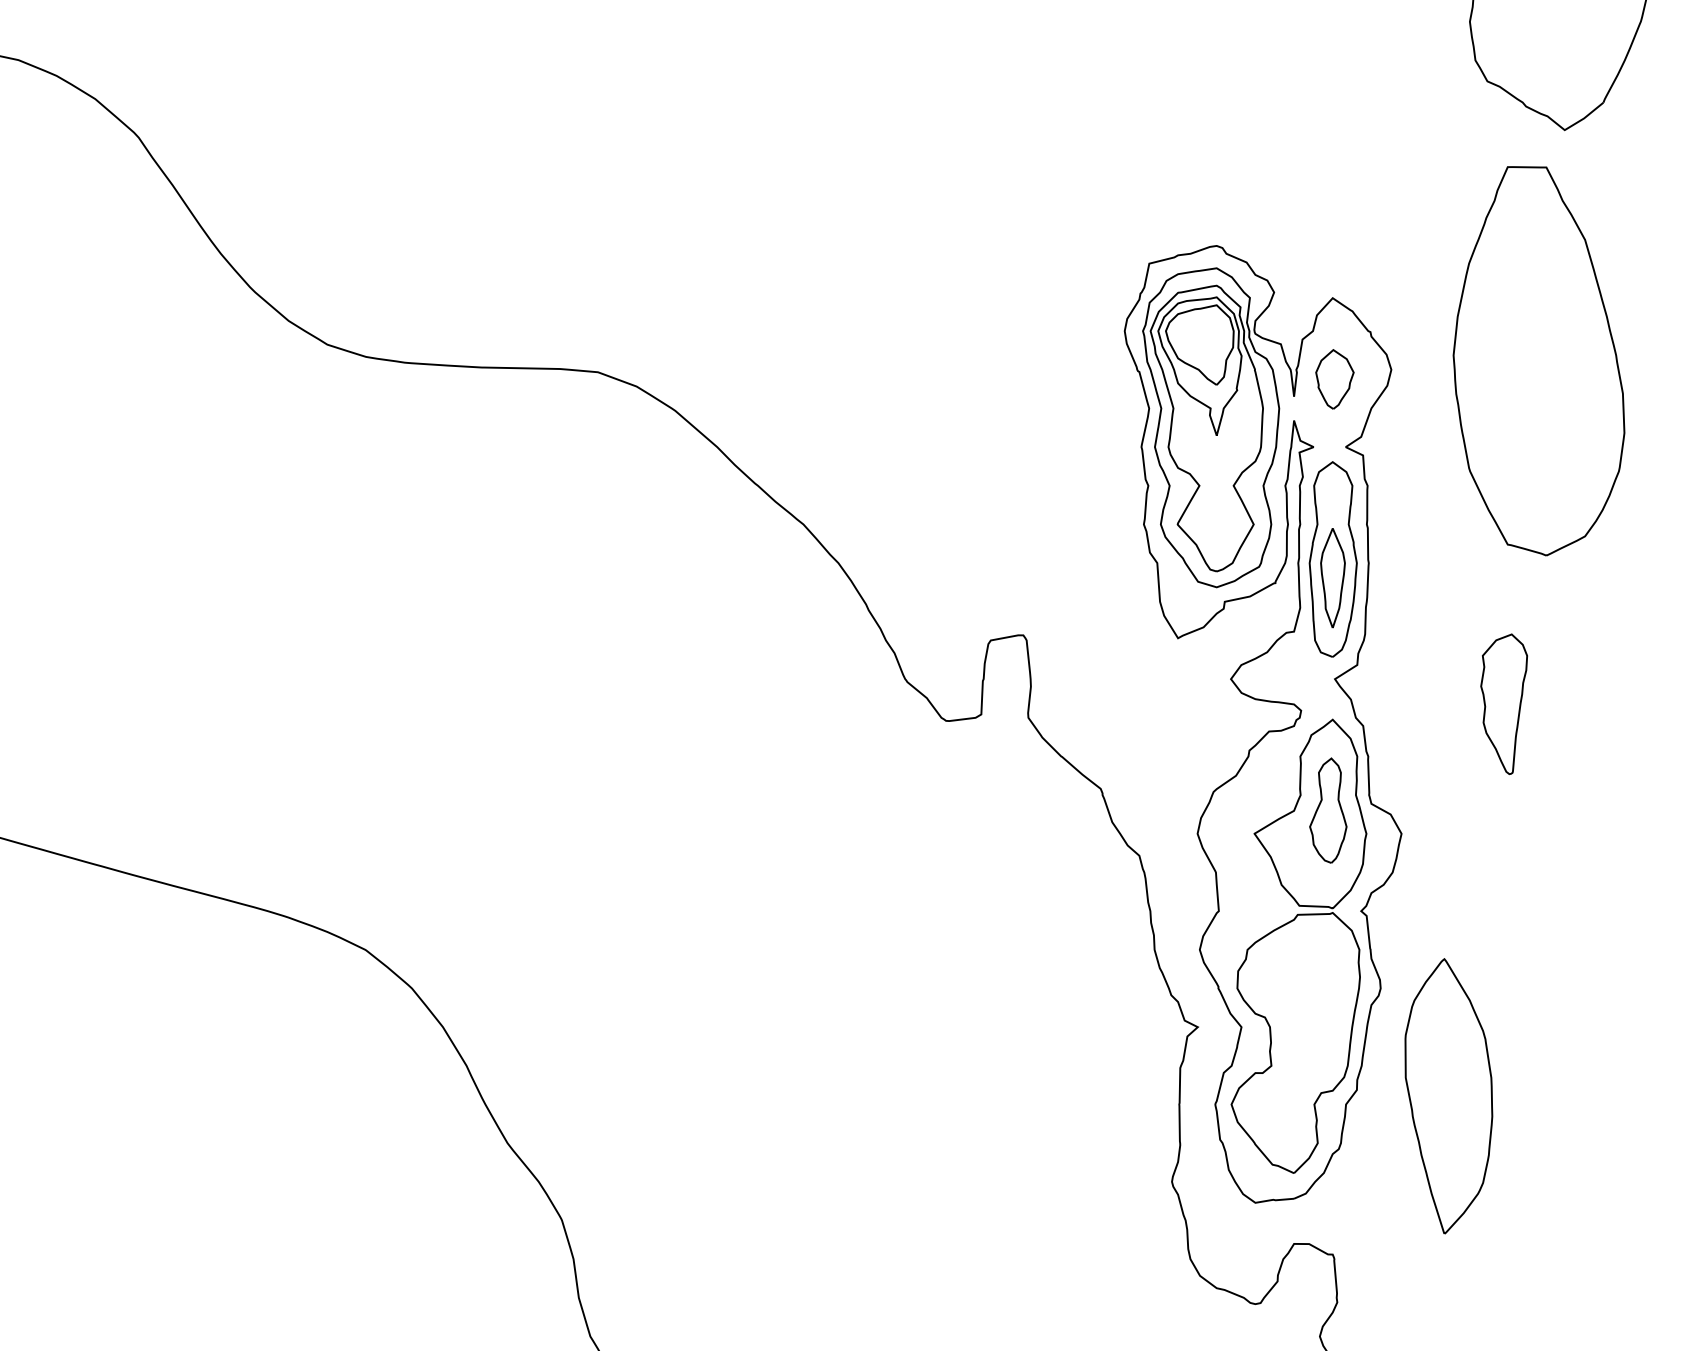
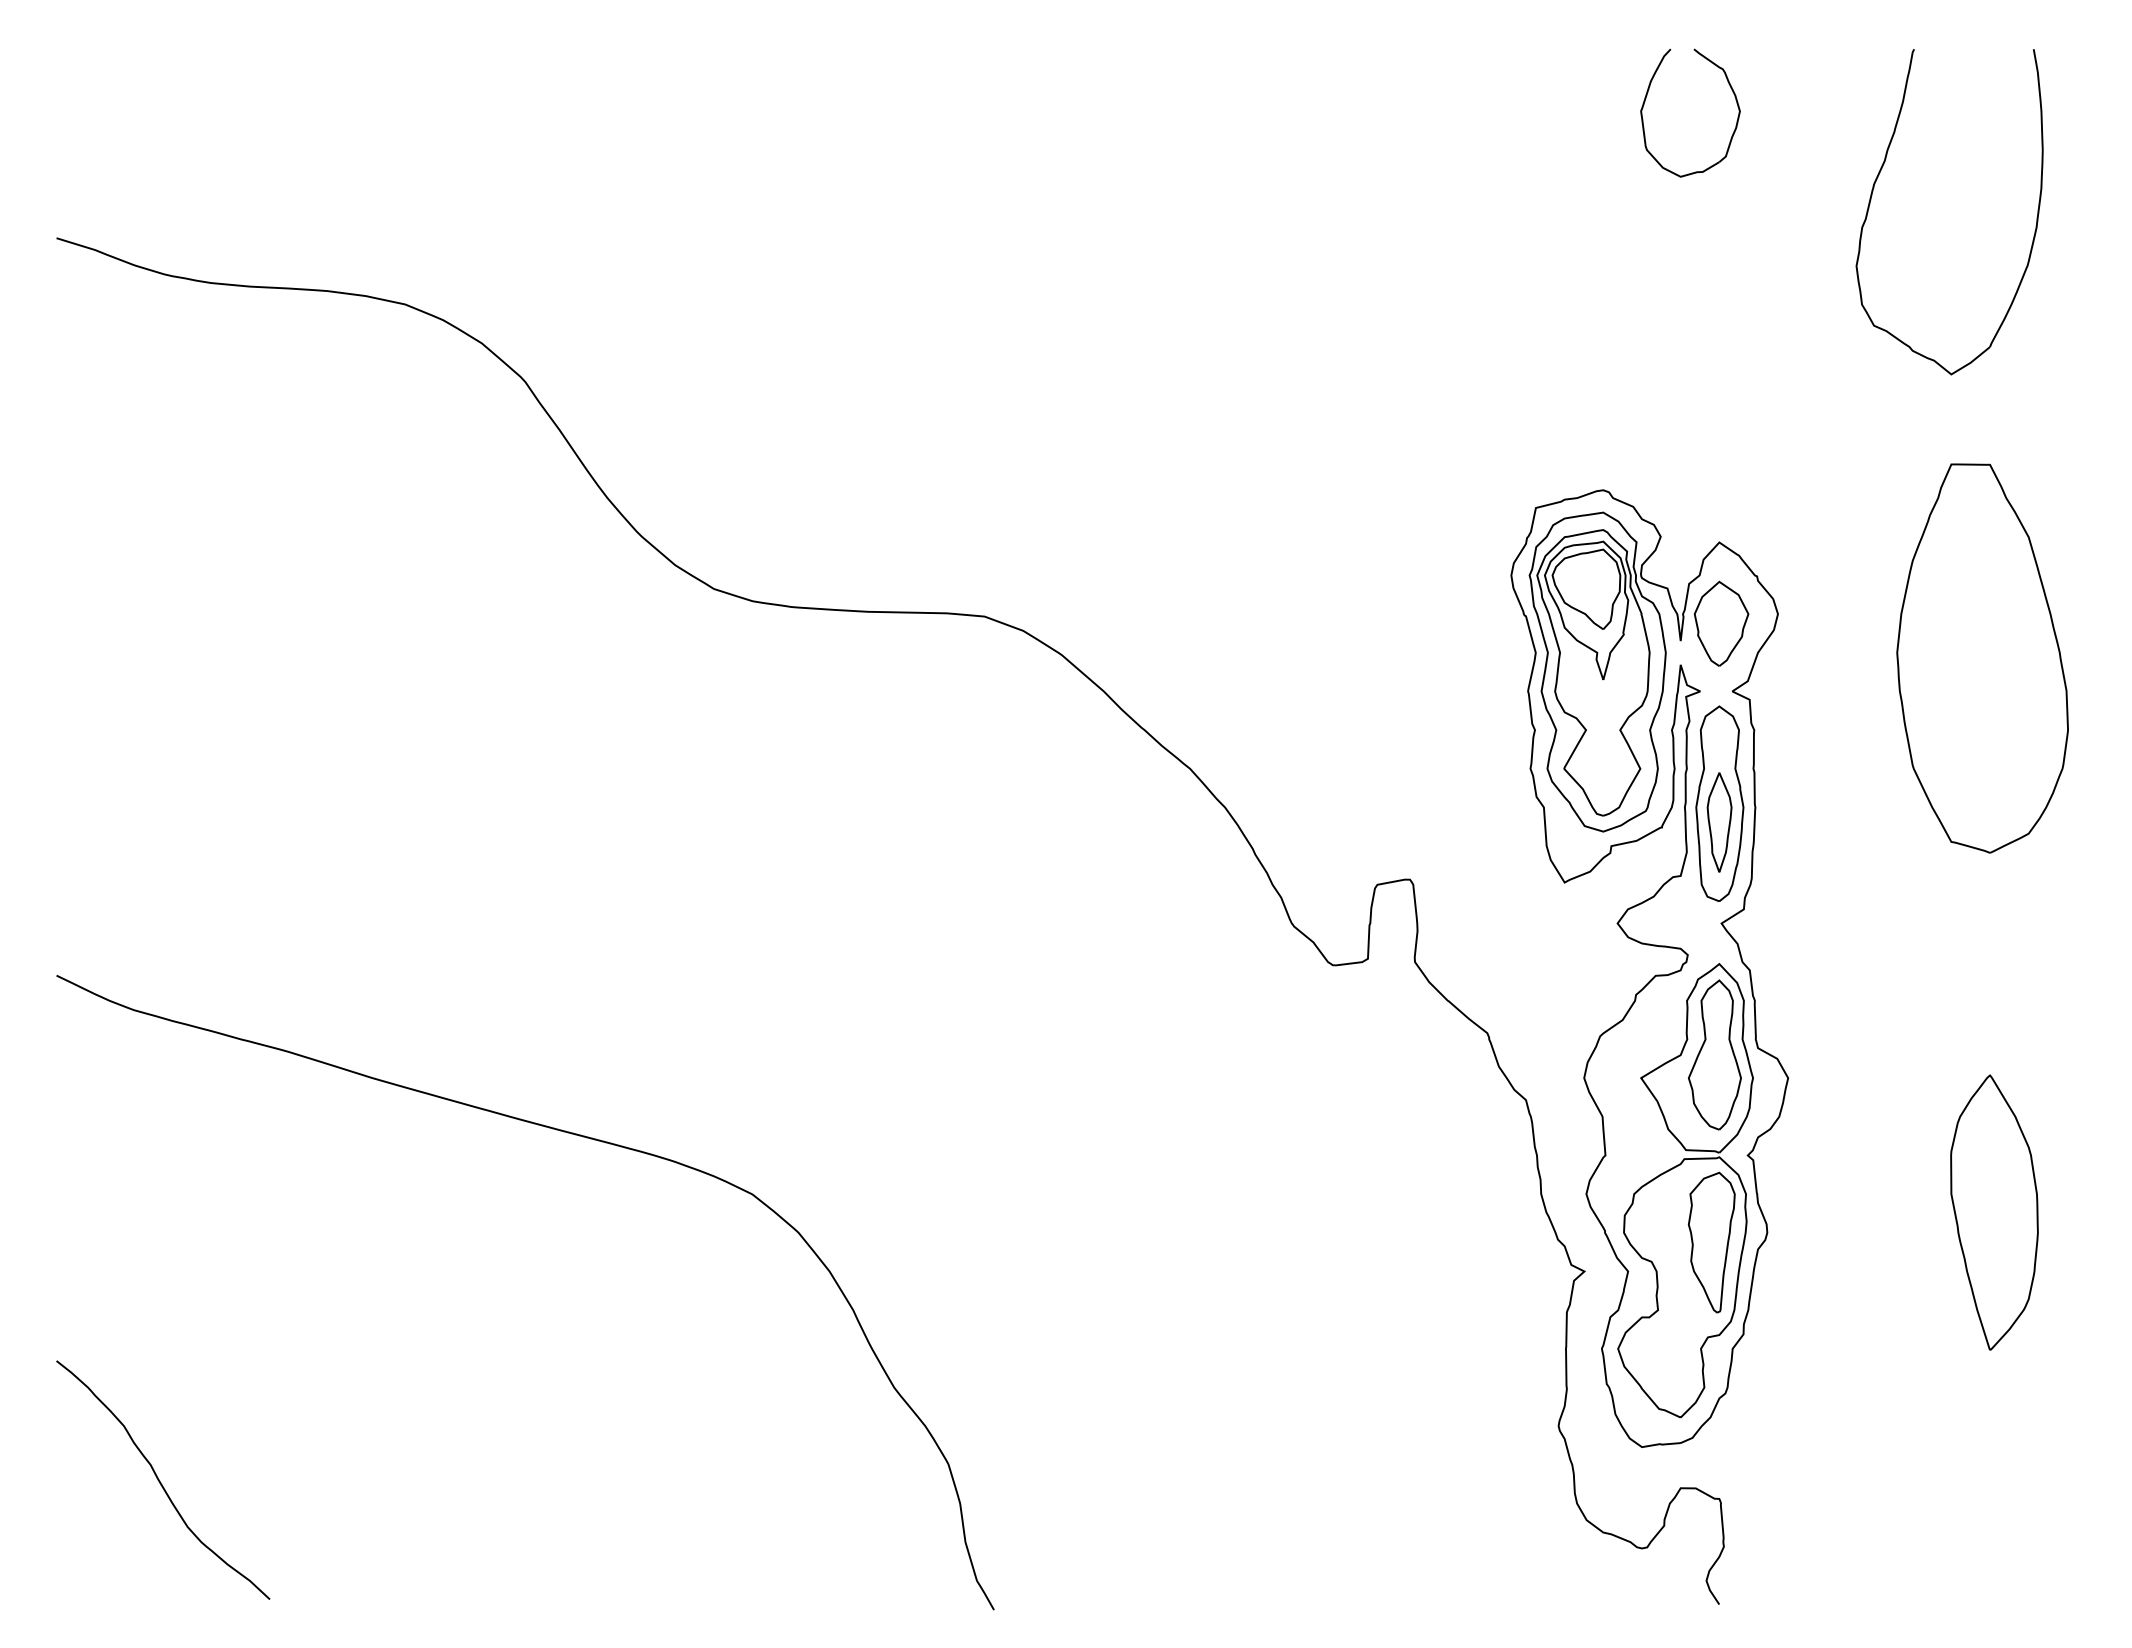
part: (1538, 361) -> (1982, 658), moved
part: (1334, 379) -> (1721, 623), size x1.43
part: (1503, 704) -> (1711, 1242), moved
part: (1327, 810) -> (1714, 1054), size x1.43
part: (1448, 1096) -> (1994, 1212), moved

